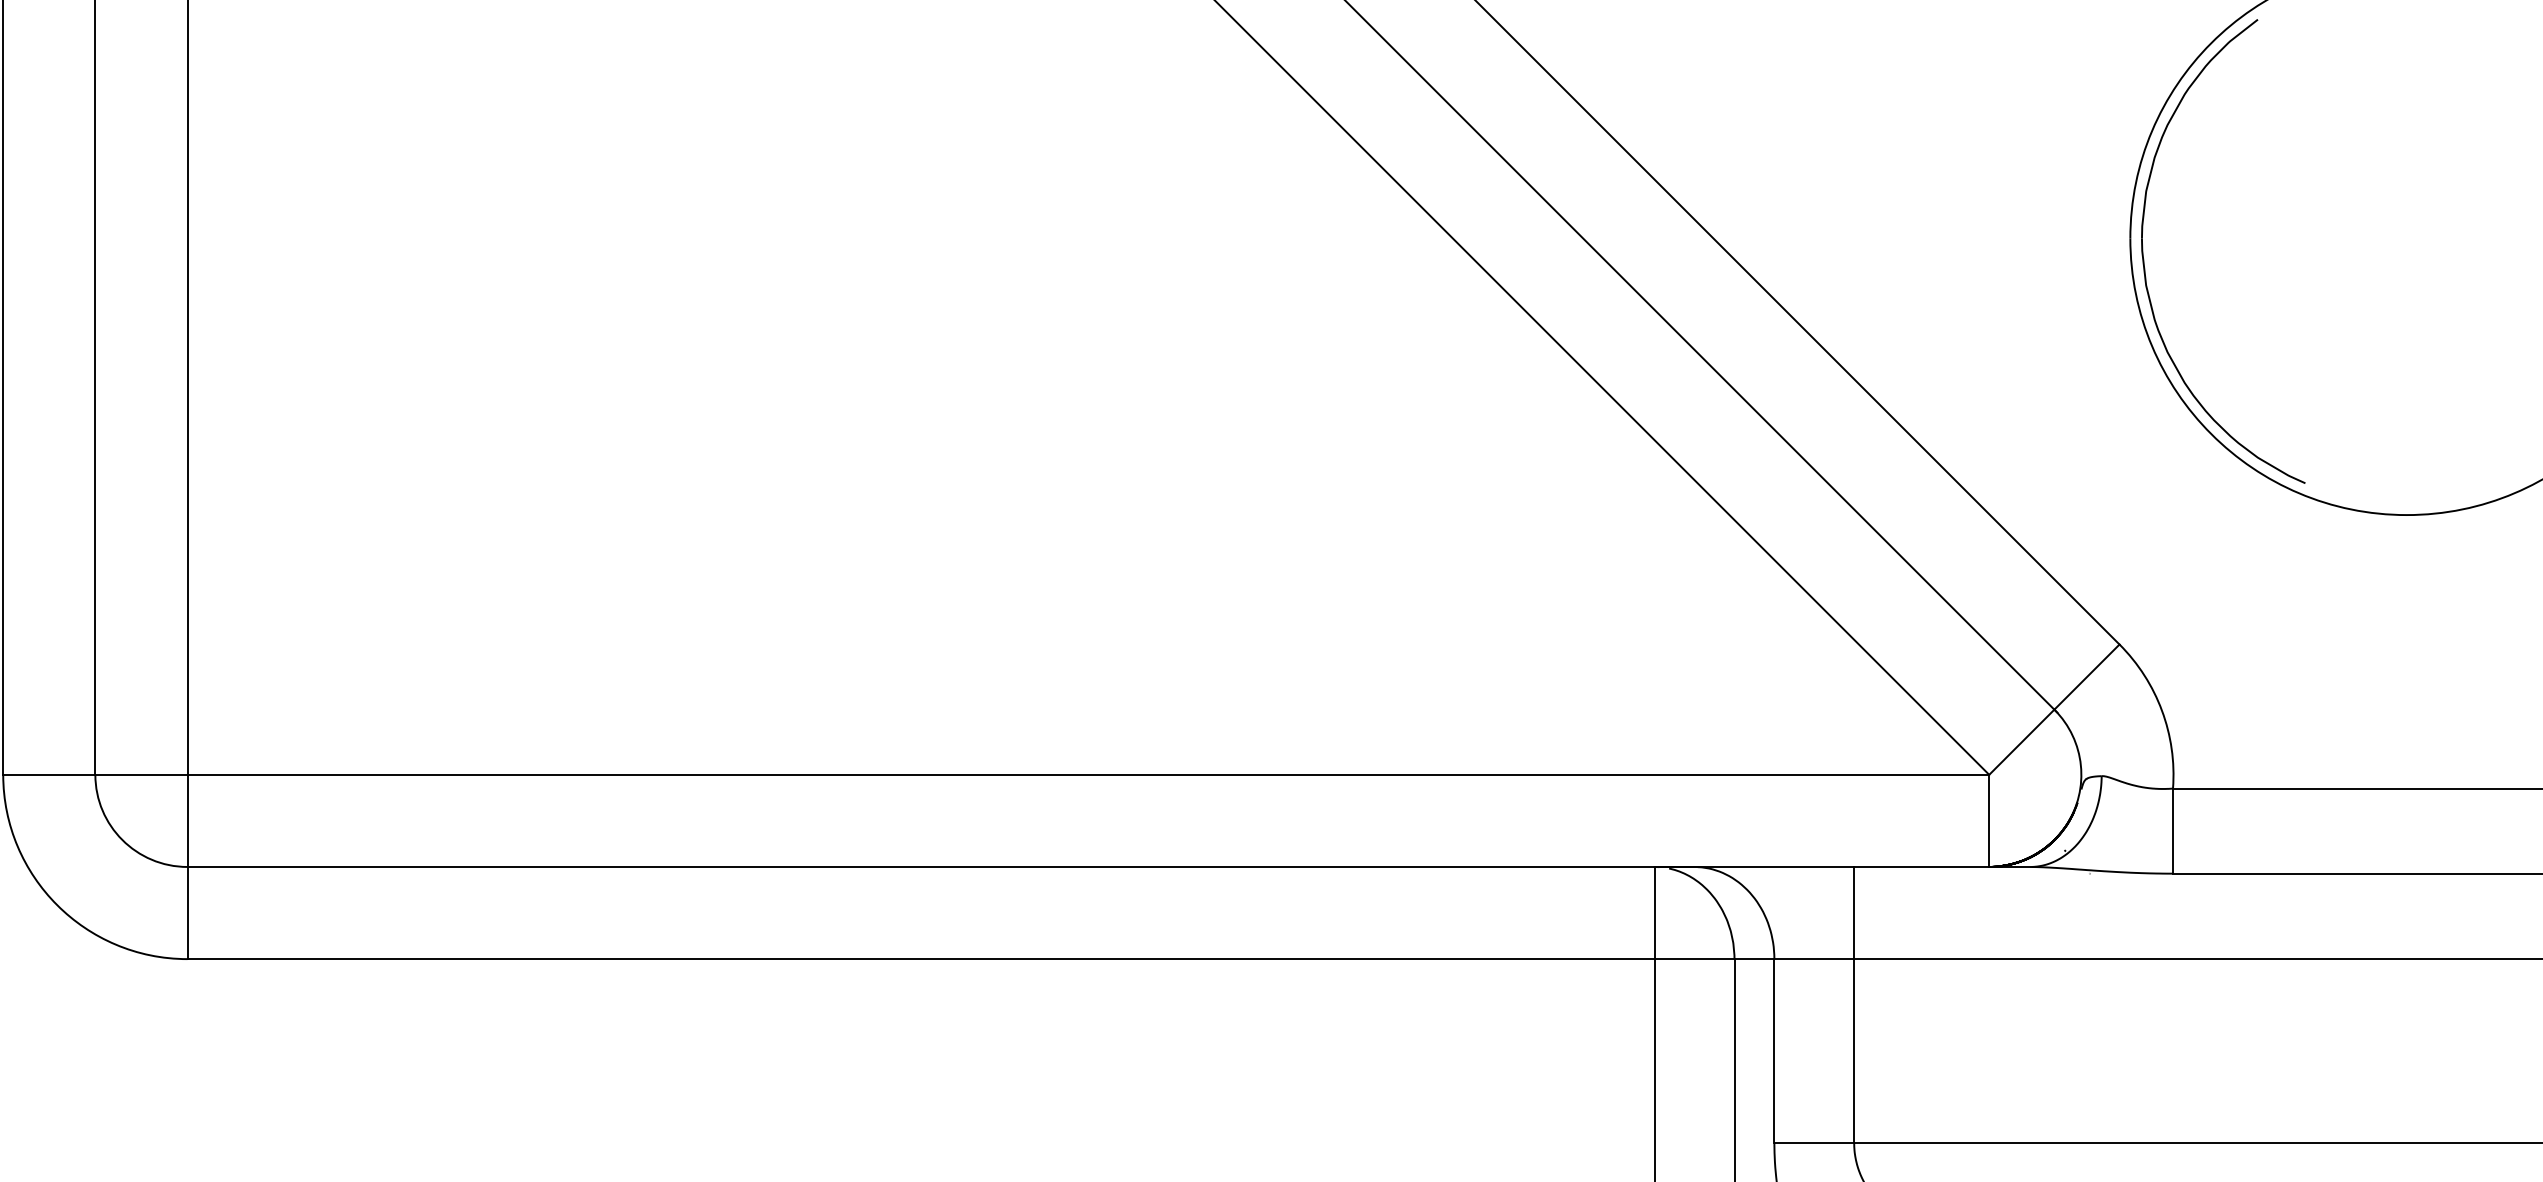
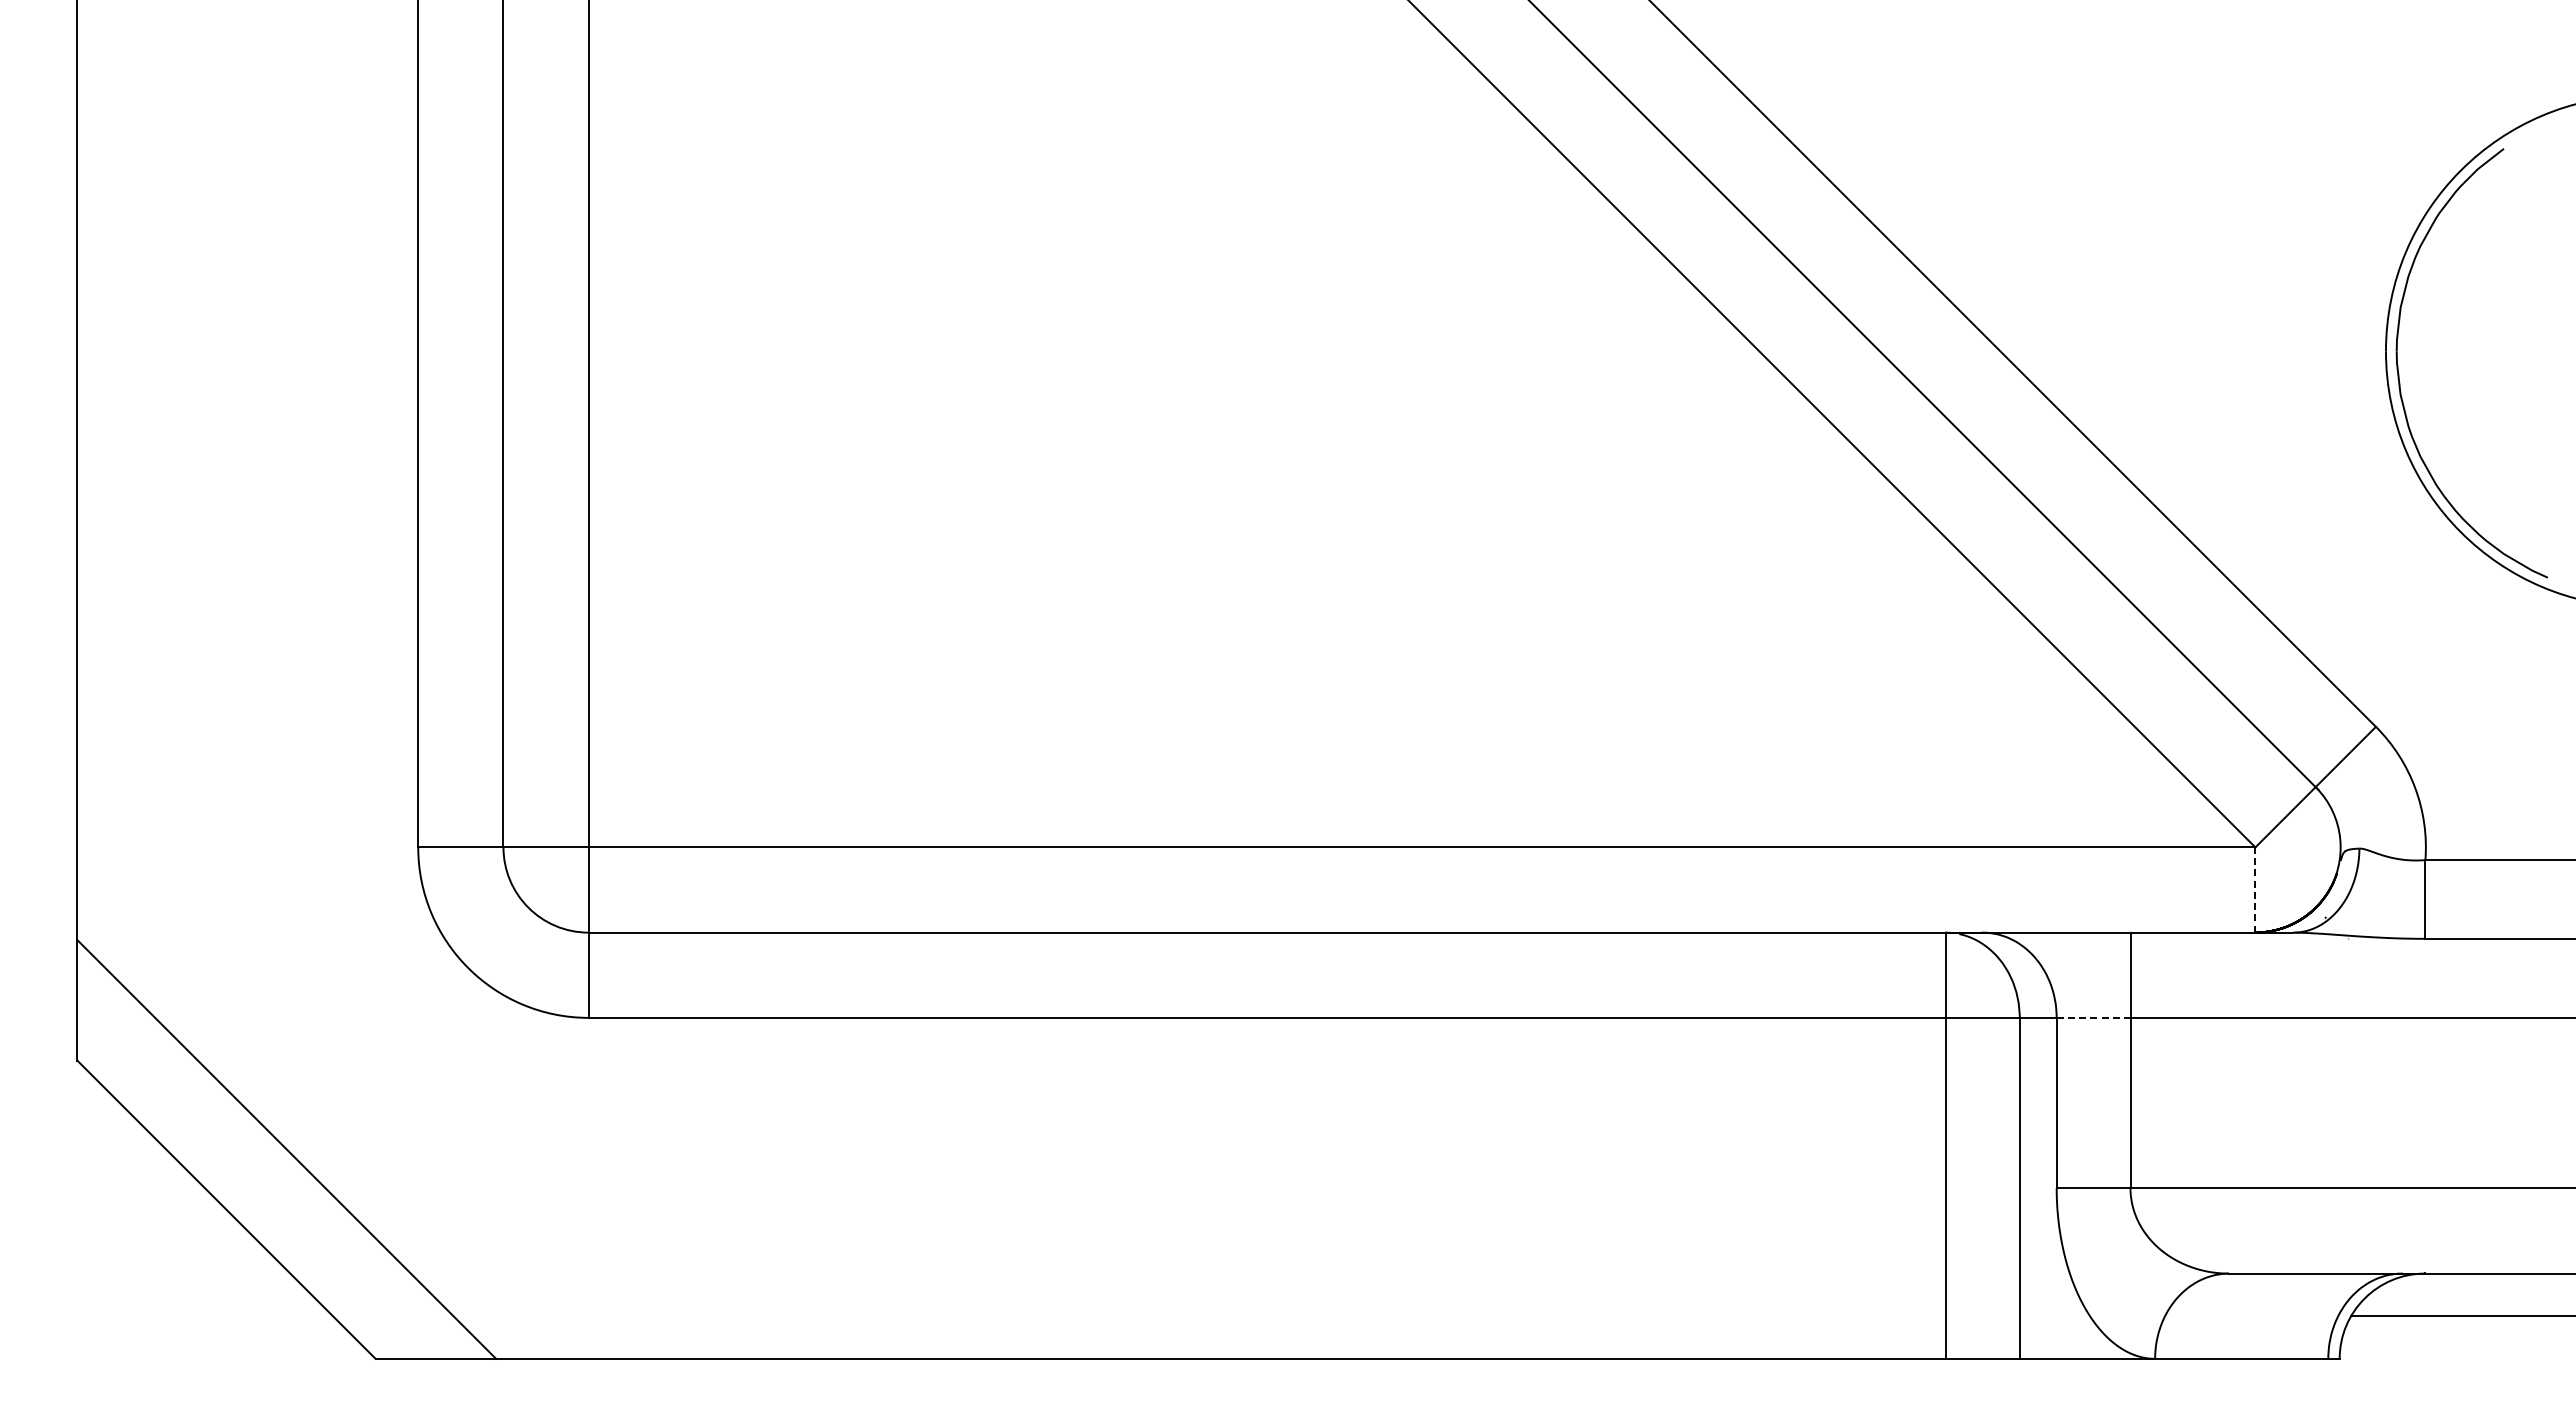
line: (1989, 821) -> (2255, 890), solid -> dashed
line: (1814, 958) -> (2093, 1017), solid -> dashed

